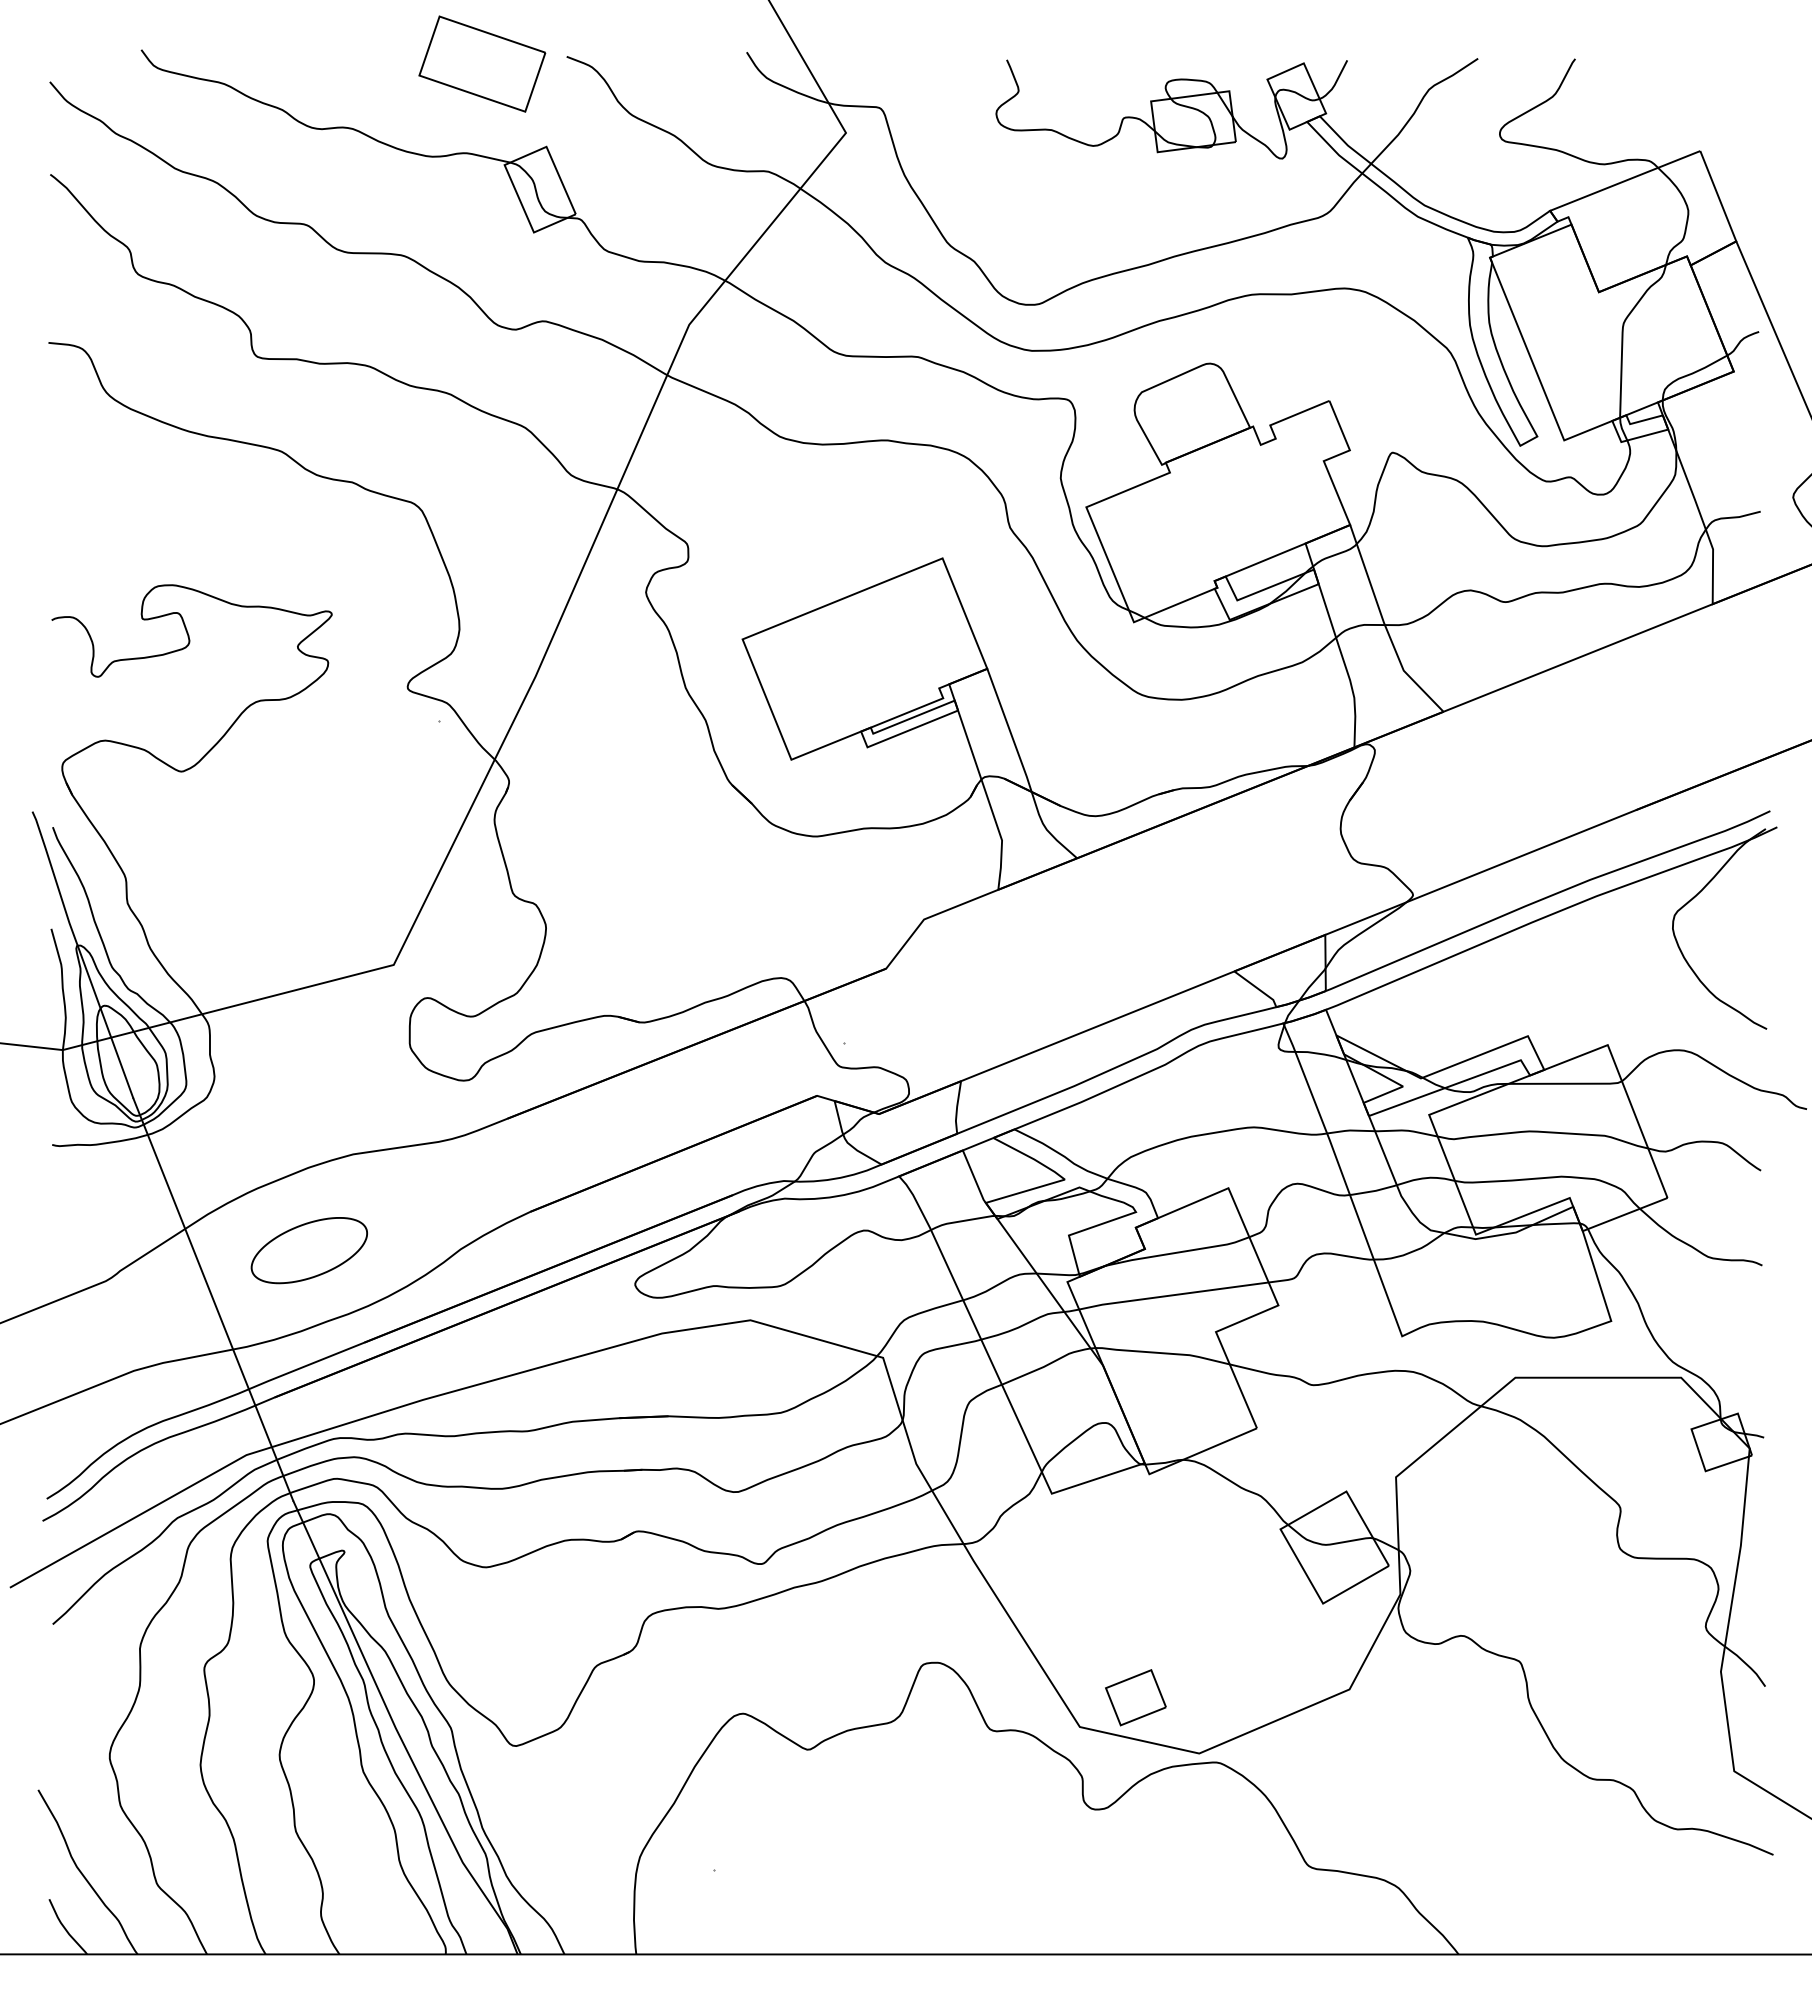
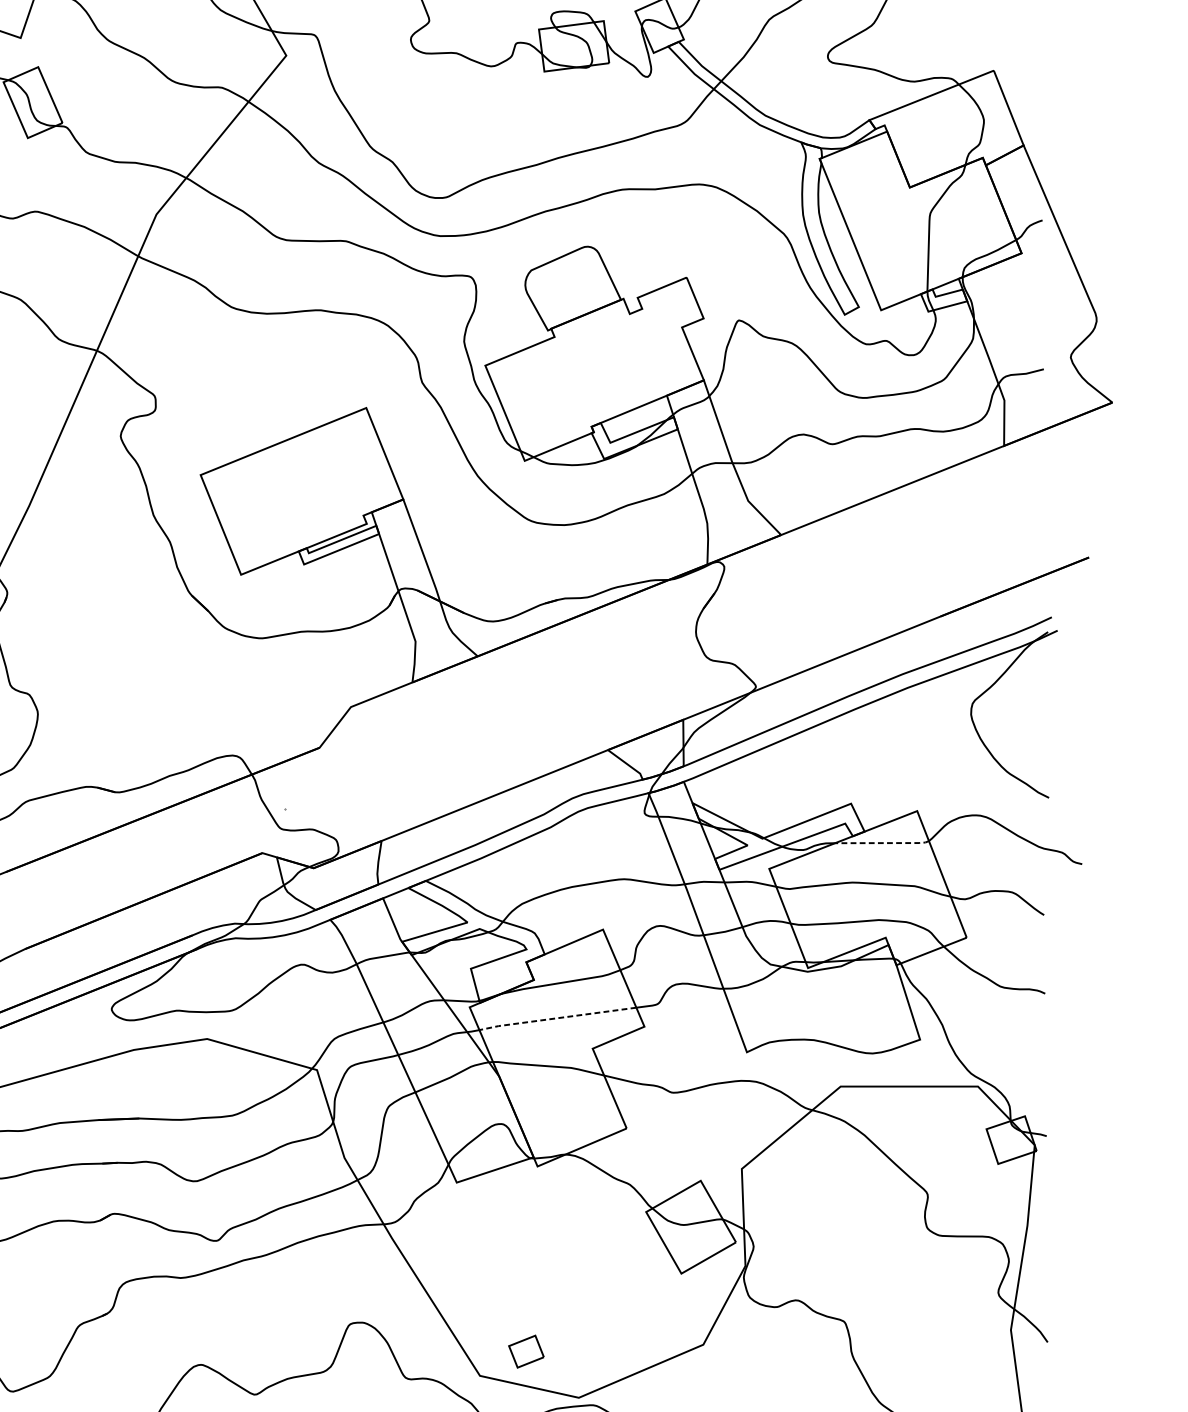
line: (1566, 1083) -> (883, 842), solid -> dashed
line: (1172, 1295) -> (556, 1018), solid -> dashed
part: (1135, 1697) -> (526, 1351), size x0.7

